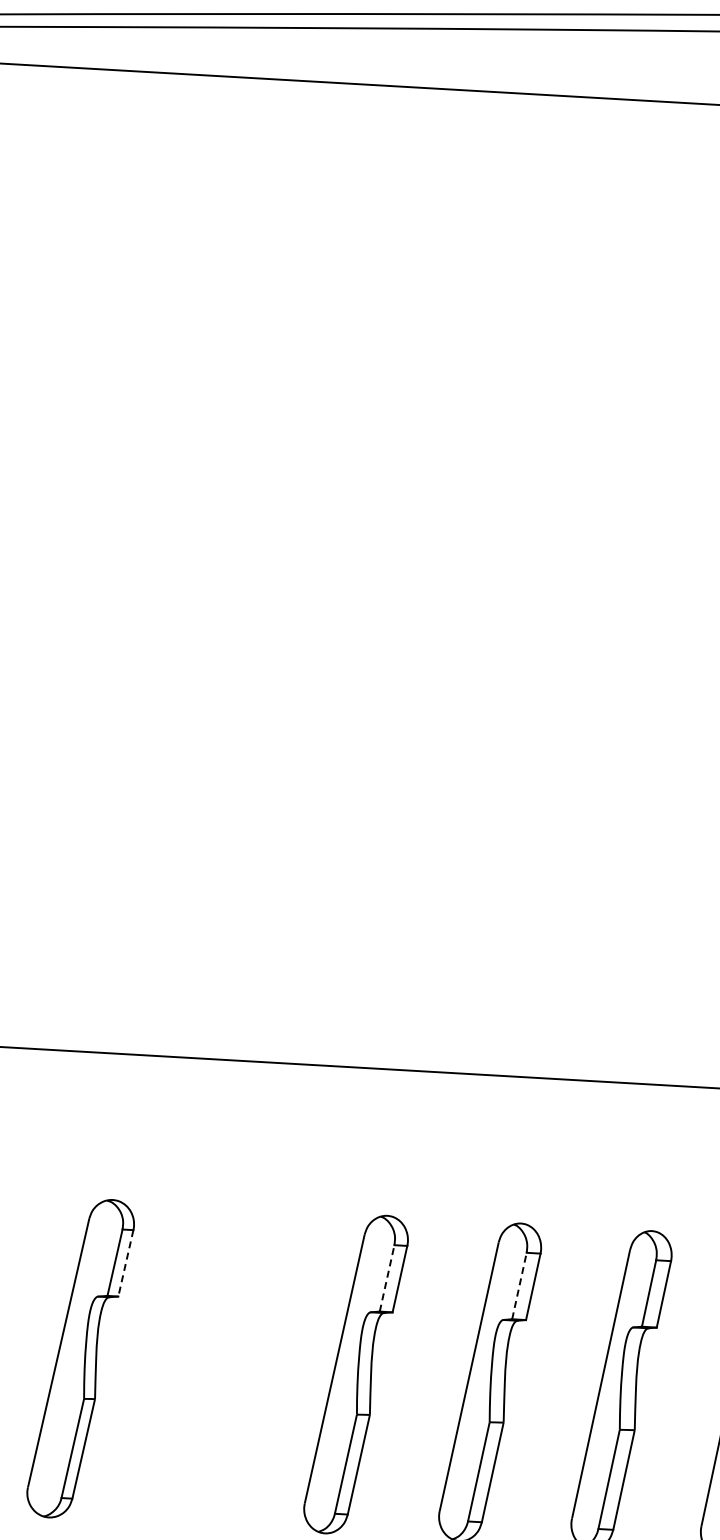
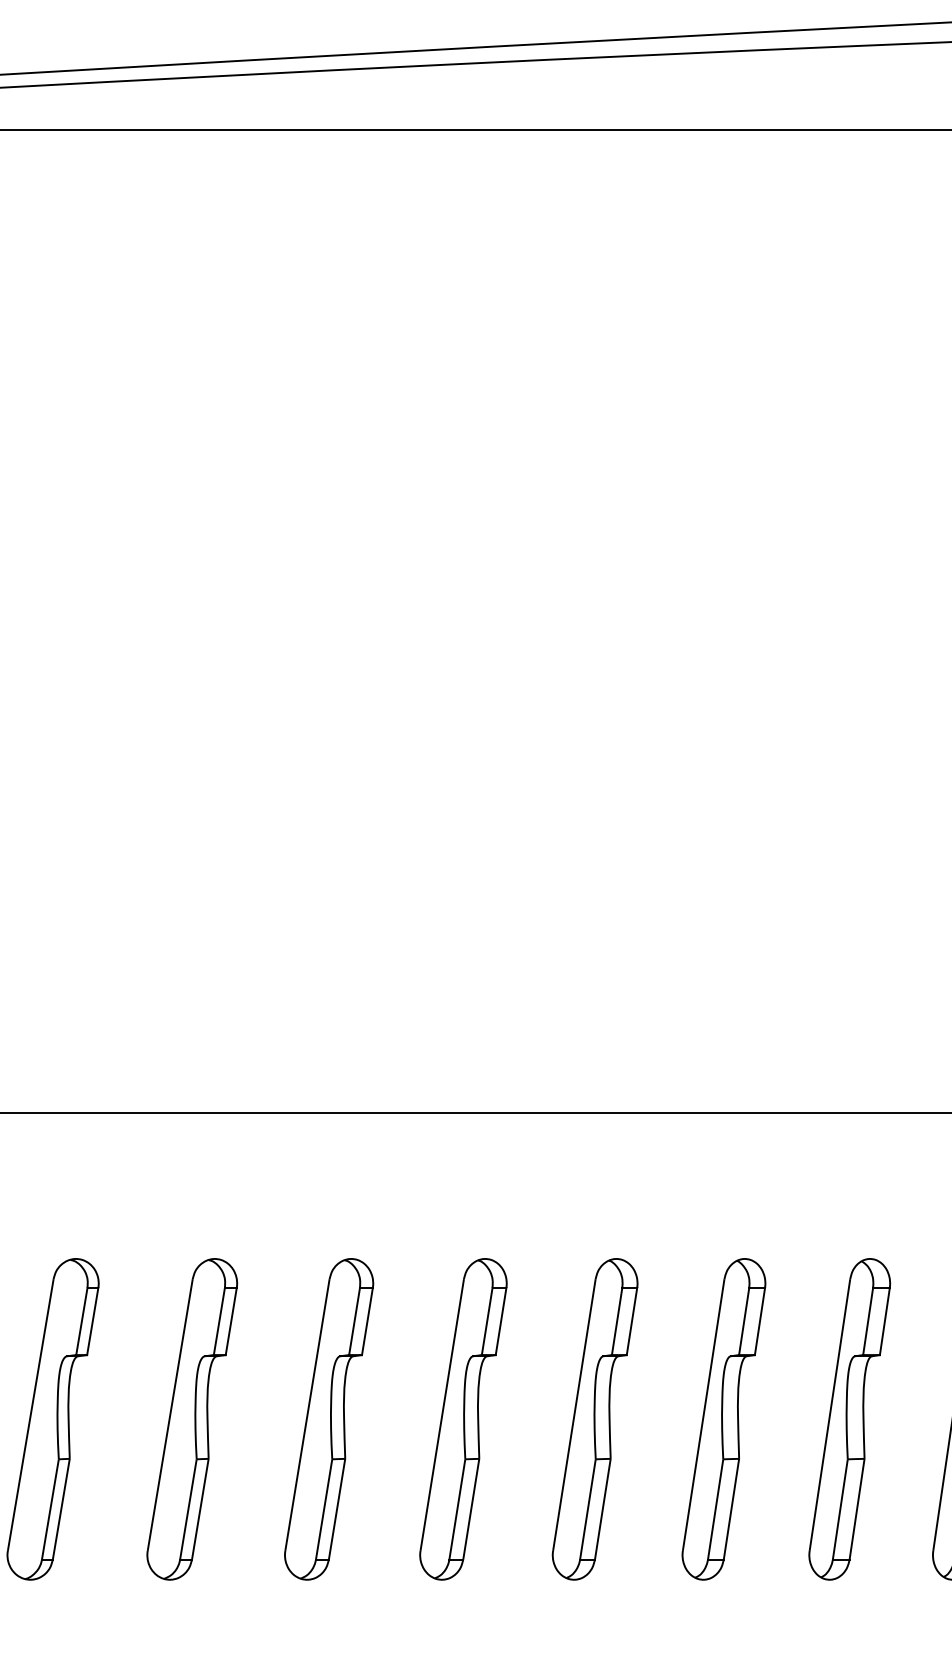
line: (125, 1263) -> (92, 1321), dashed -> solid
line: (387, 1277) -> (354, 1320), dashed -> solid
line: (519, 1285) -> (487, 1320), dashed -> solid
part: (219, 1366) -> (192, 1419), added

